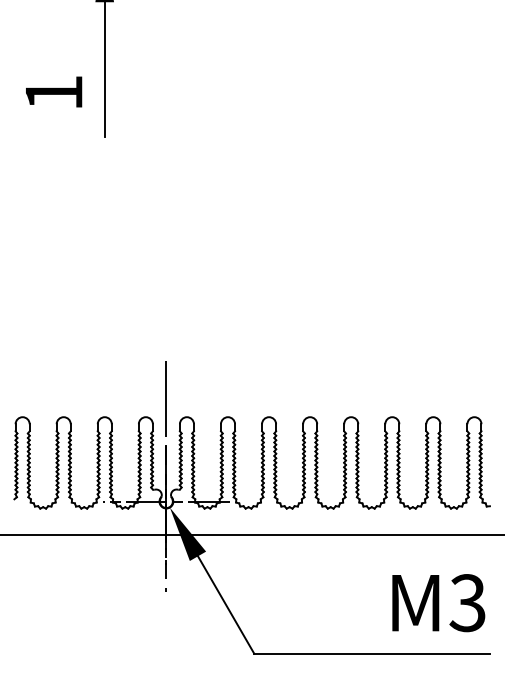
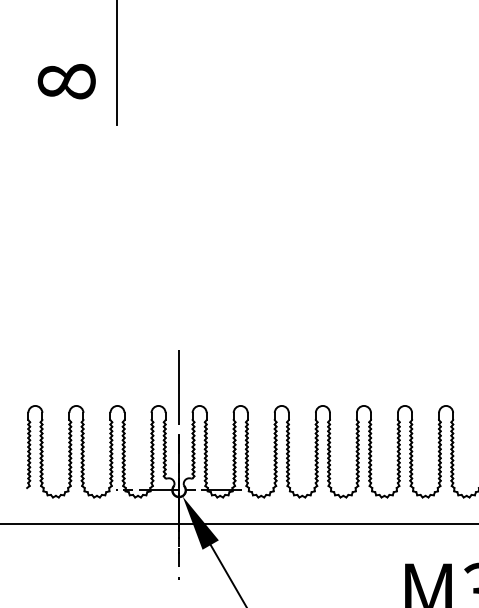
text: (54, 92) -> (67, 81), 1 -> 8

